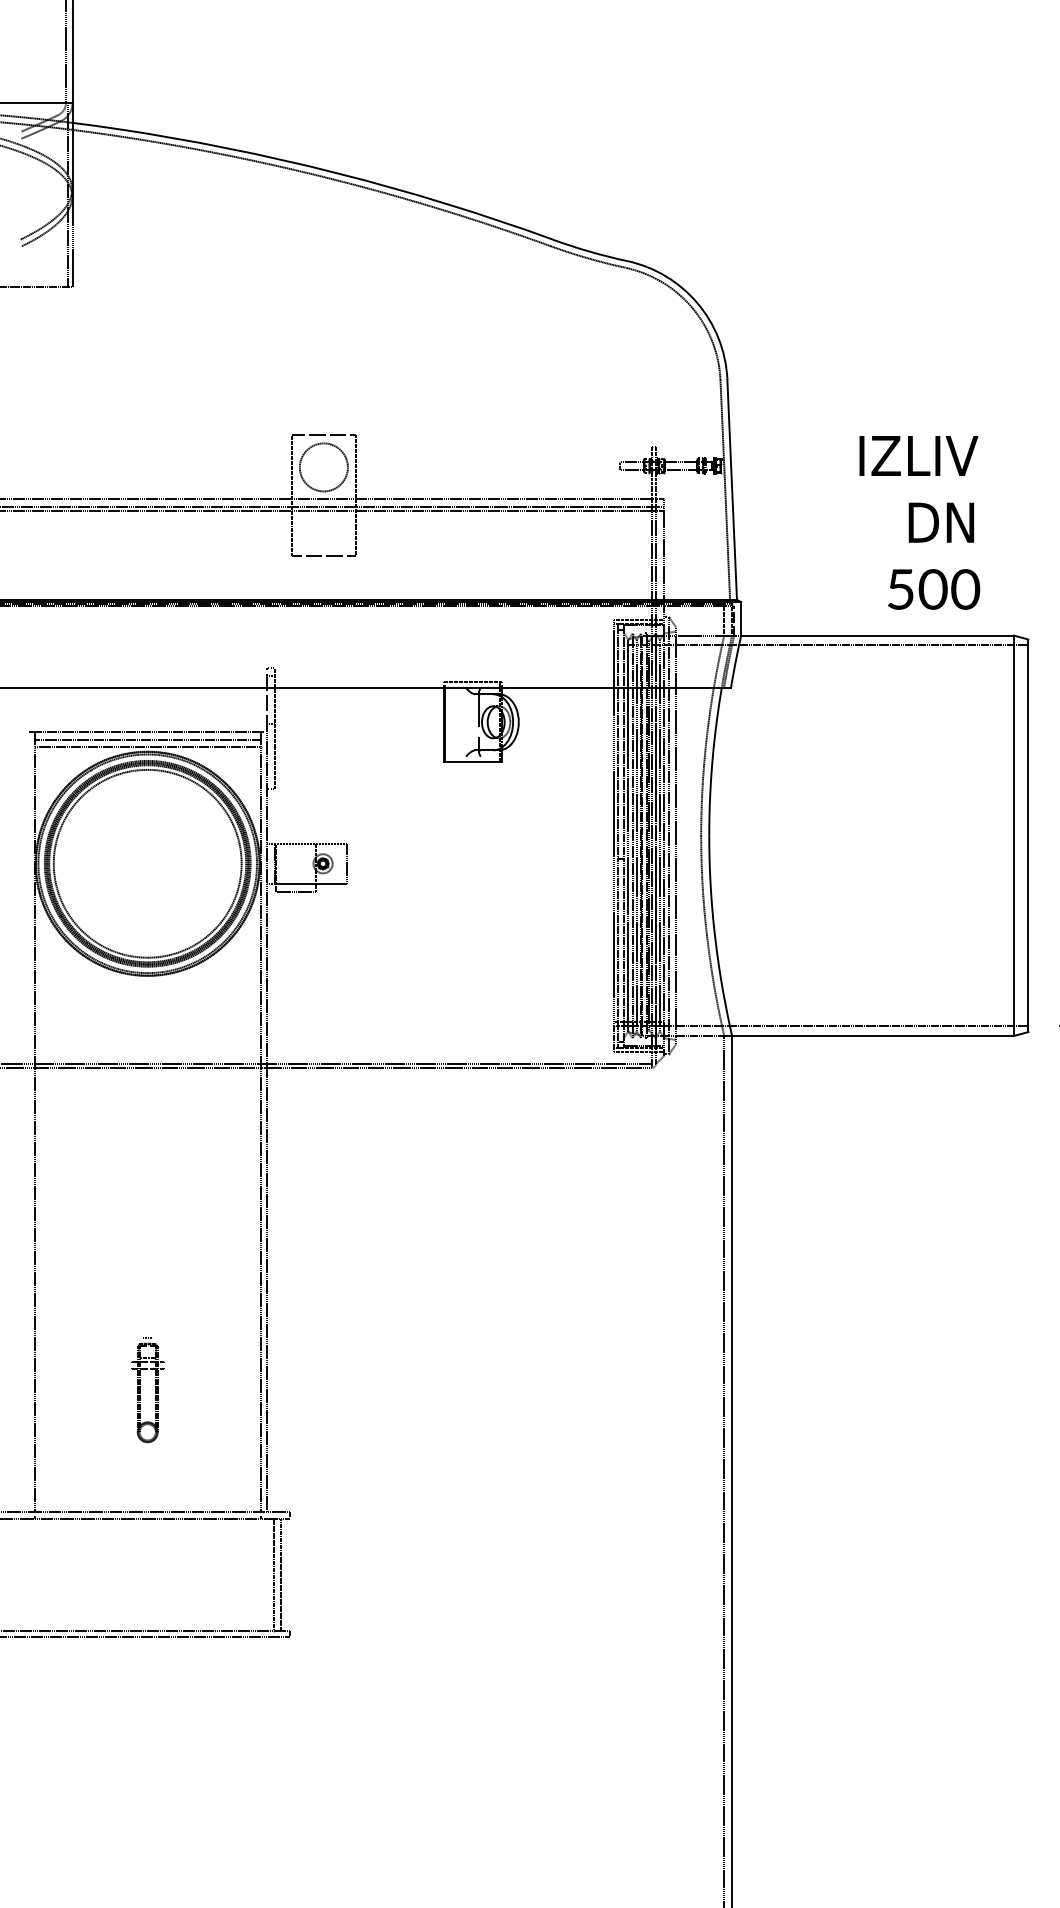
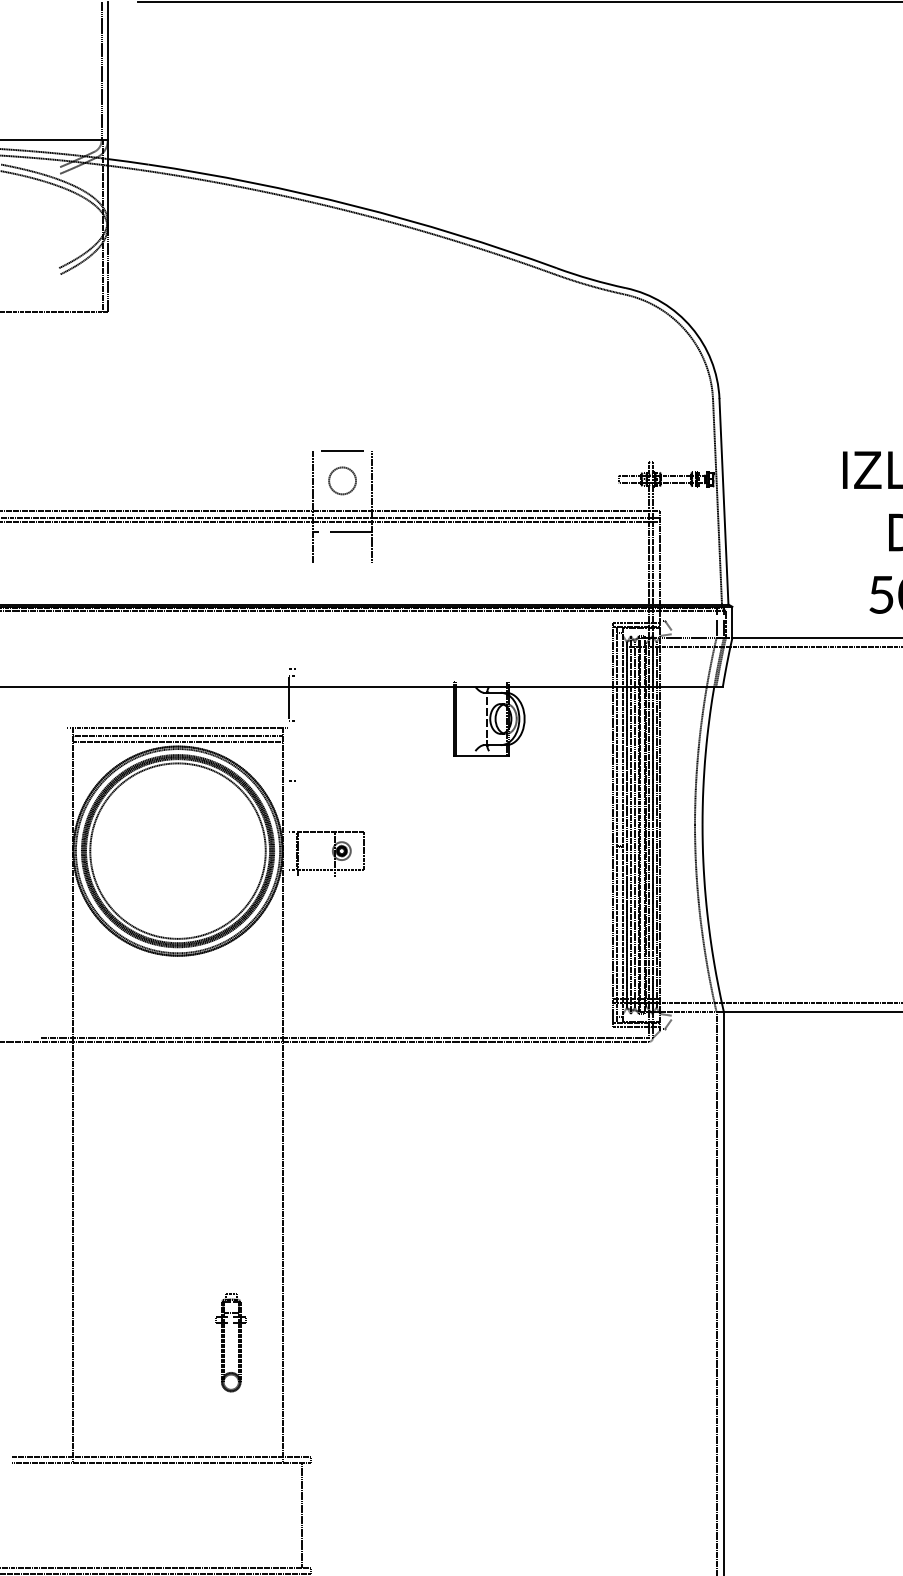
circle: (323, 467) -> (342, 480), size x0.6
line: (323, 555) -> (342, 532), moved
line: (473, 682) -> (482, 681), removed
line: (275, 728) -> (297, 724), removed
line: (669, 835) -> (665, 824), removed
line: (676, 835) -> (671, 824), removed
line: (295, 891) -> (316, 877), removed
line: (267, 1122) -> (289, 1092), removed
part: (140, 1390) -> (224, 1343), moved
line: (274, 1574) -> (296, 1515), removed

